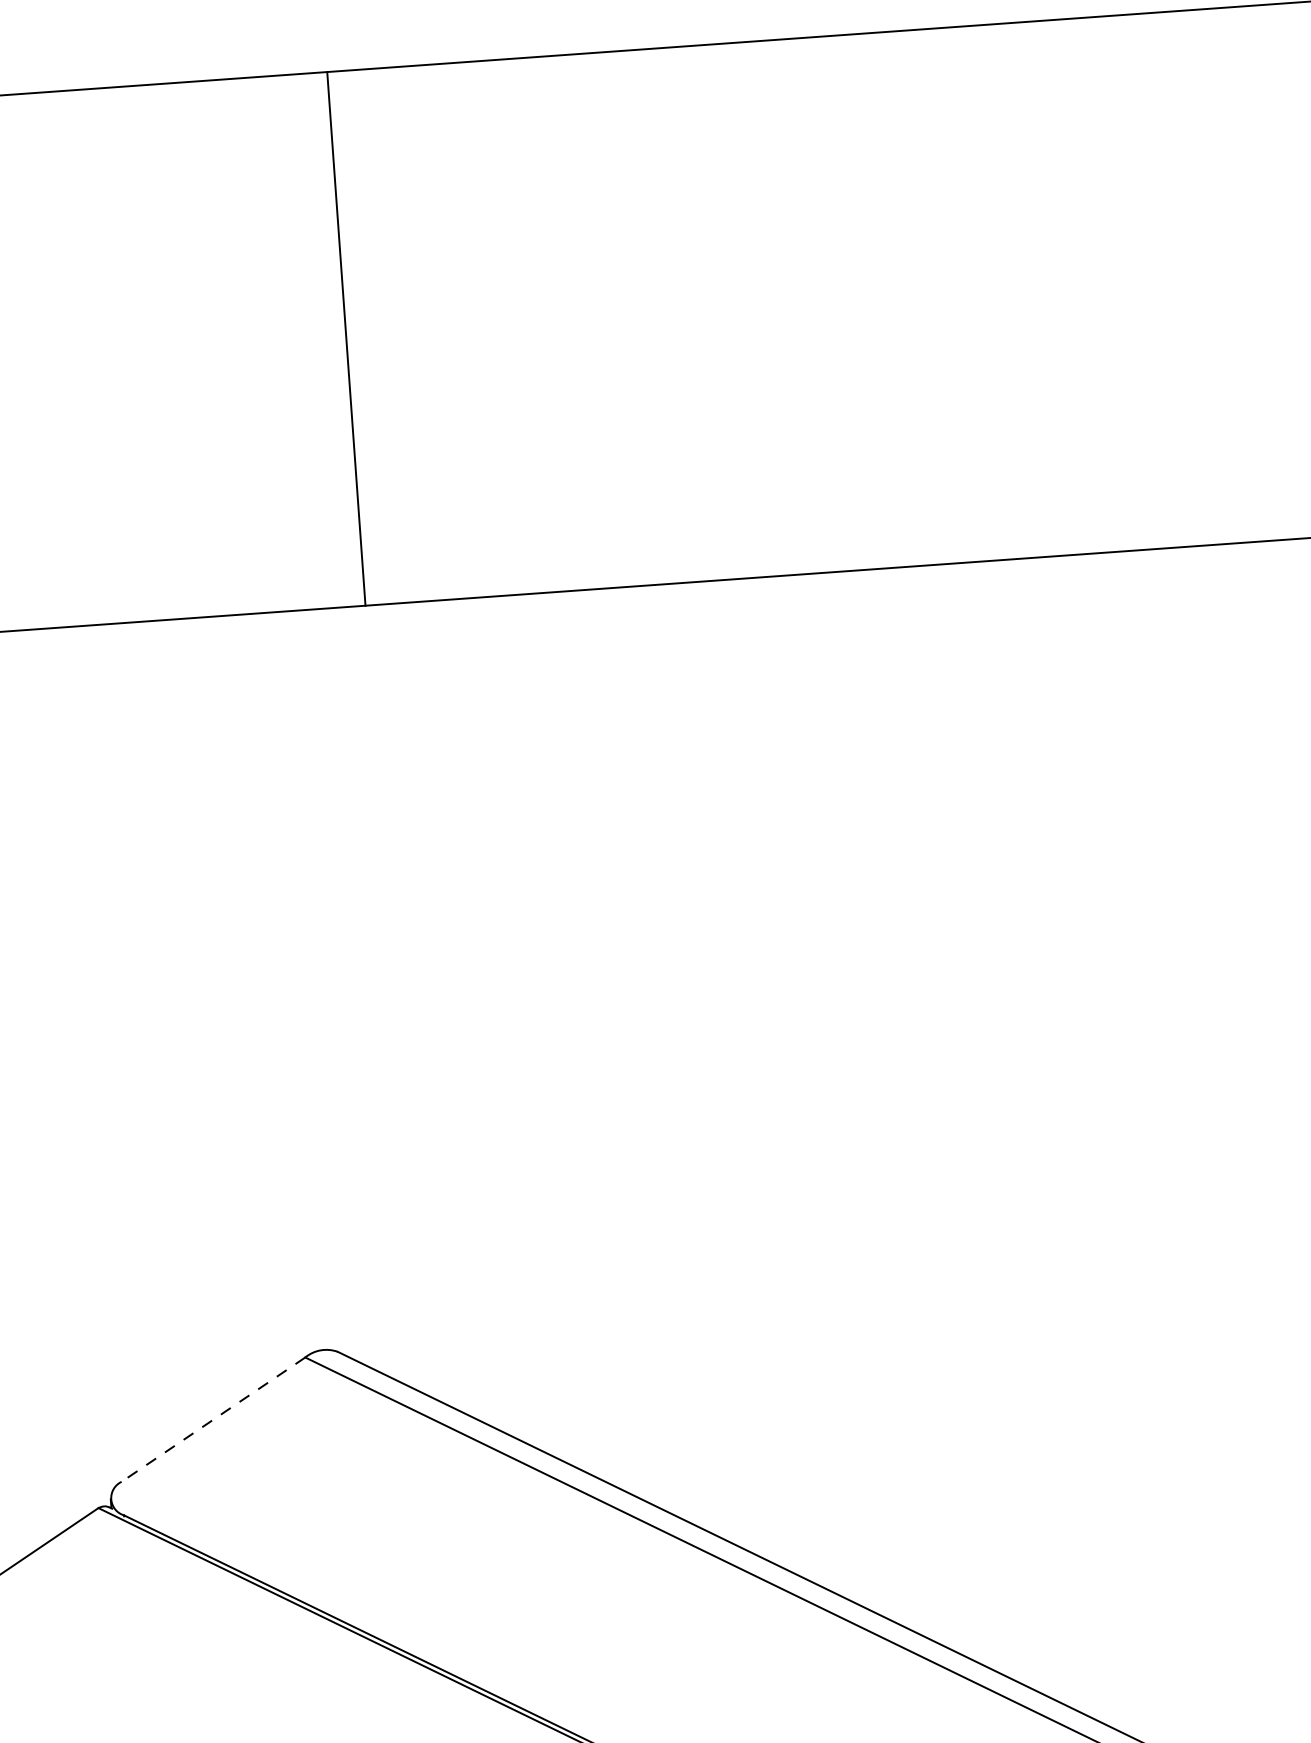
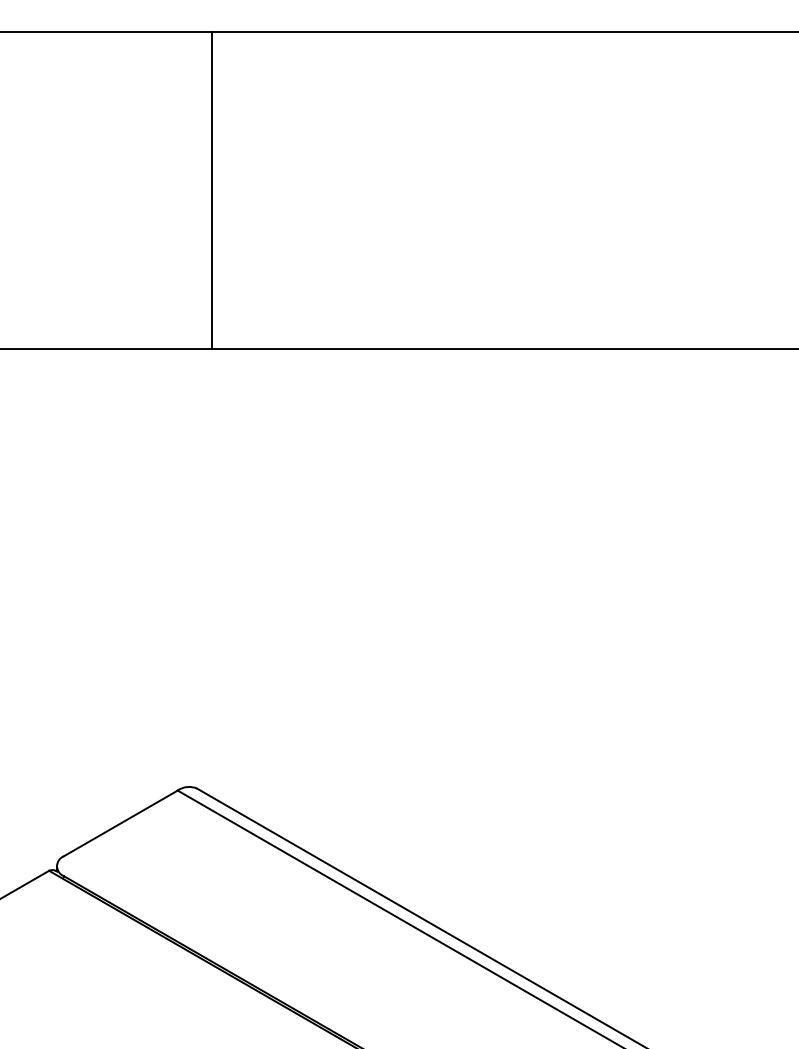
line: (347, 338) -> (212, 190), moved
line: (212, 1419) -> (120, 823), dashed -> solid

